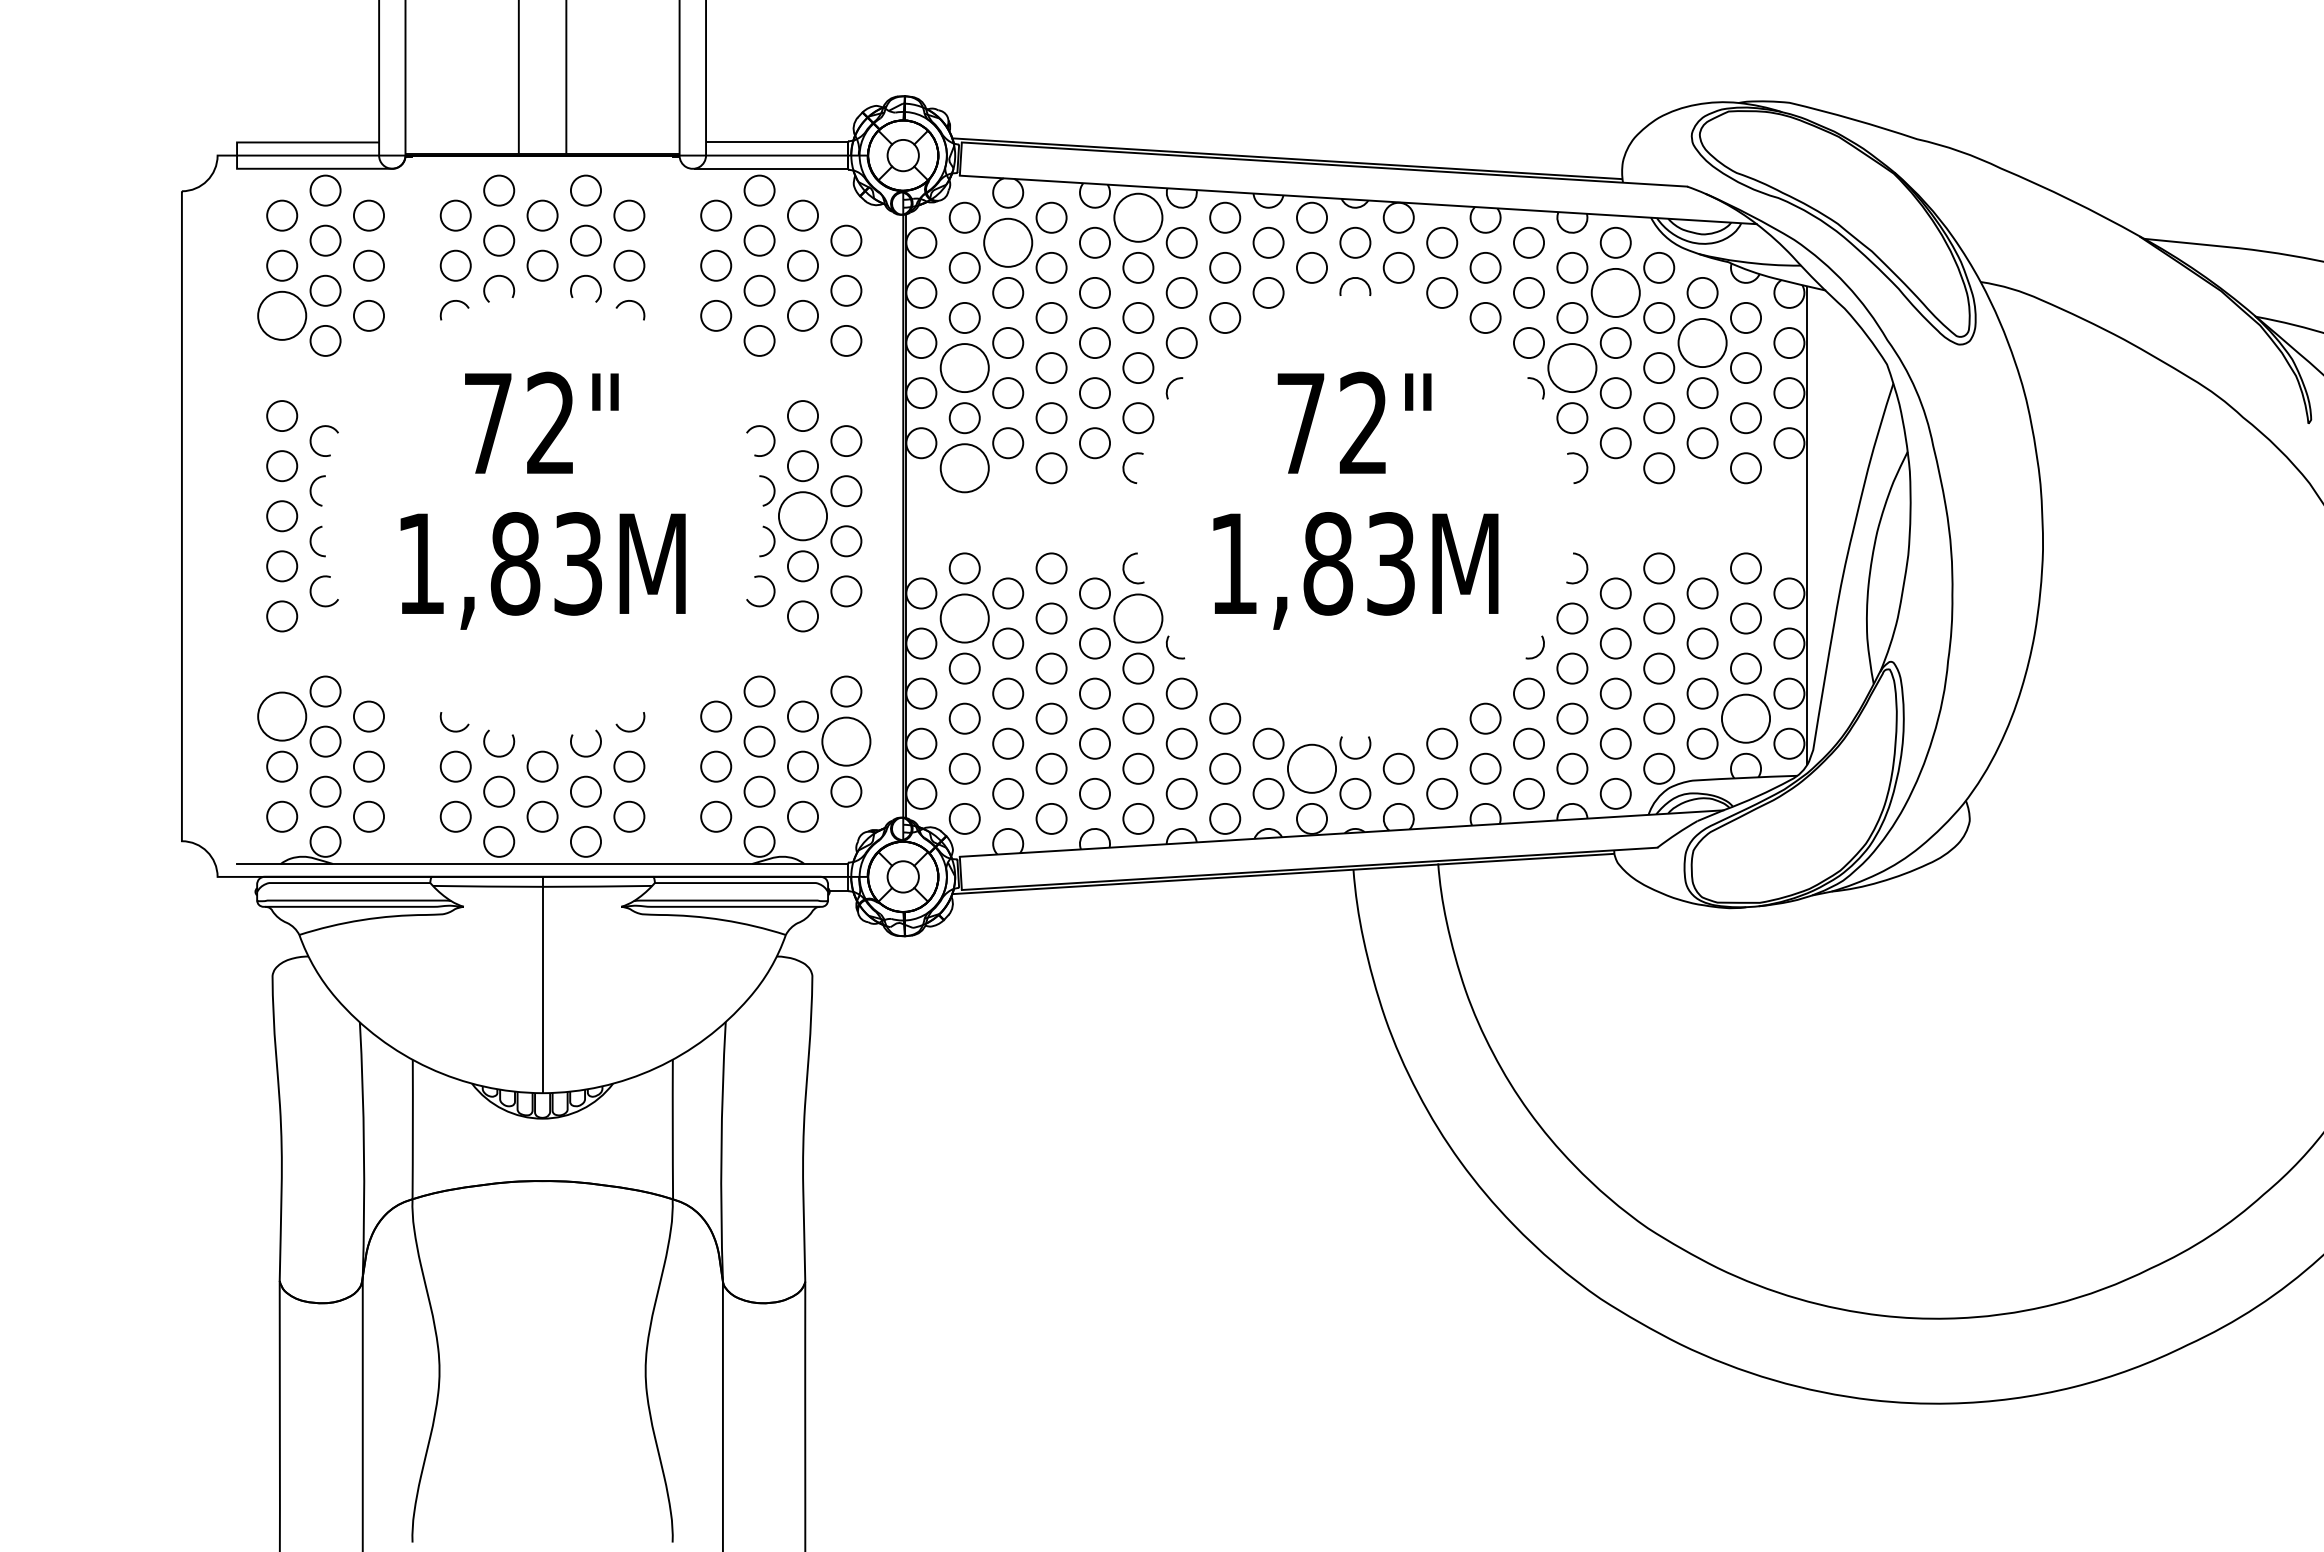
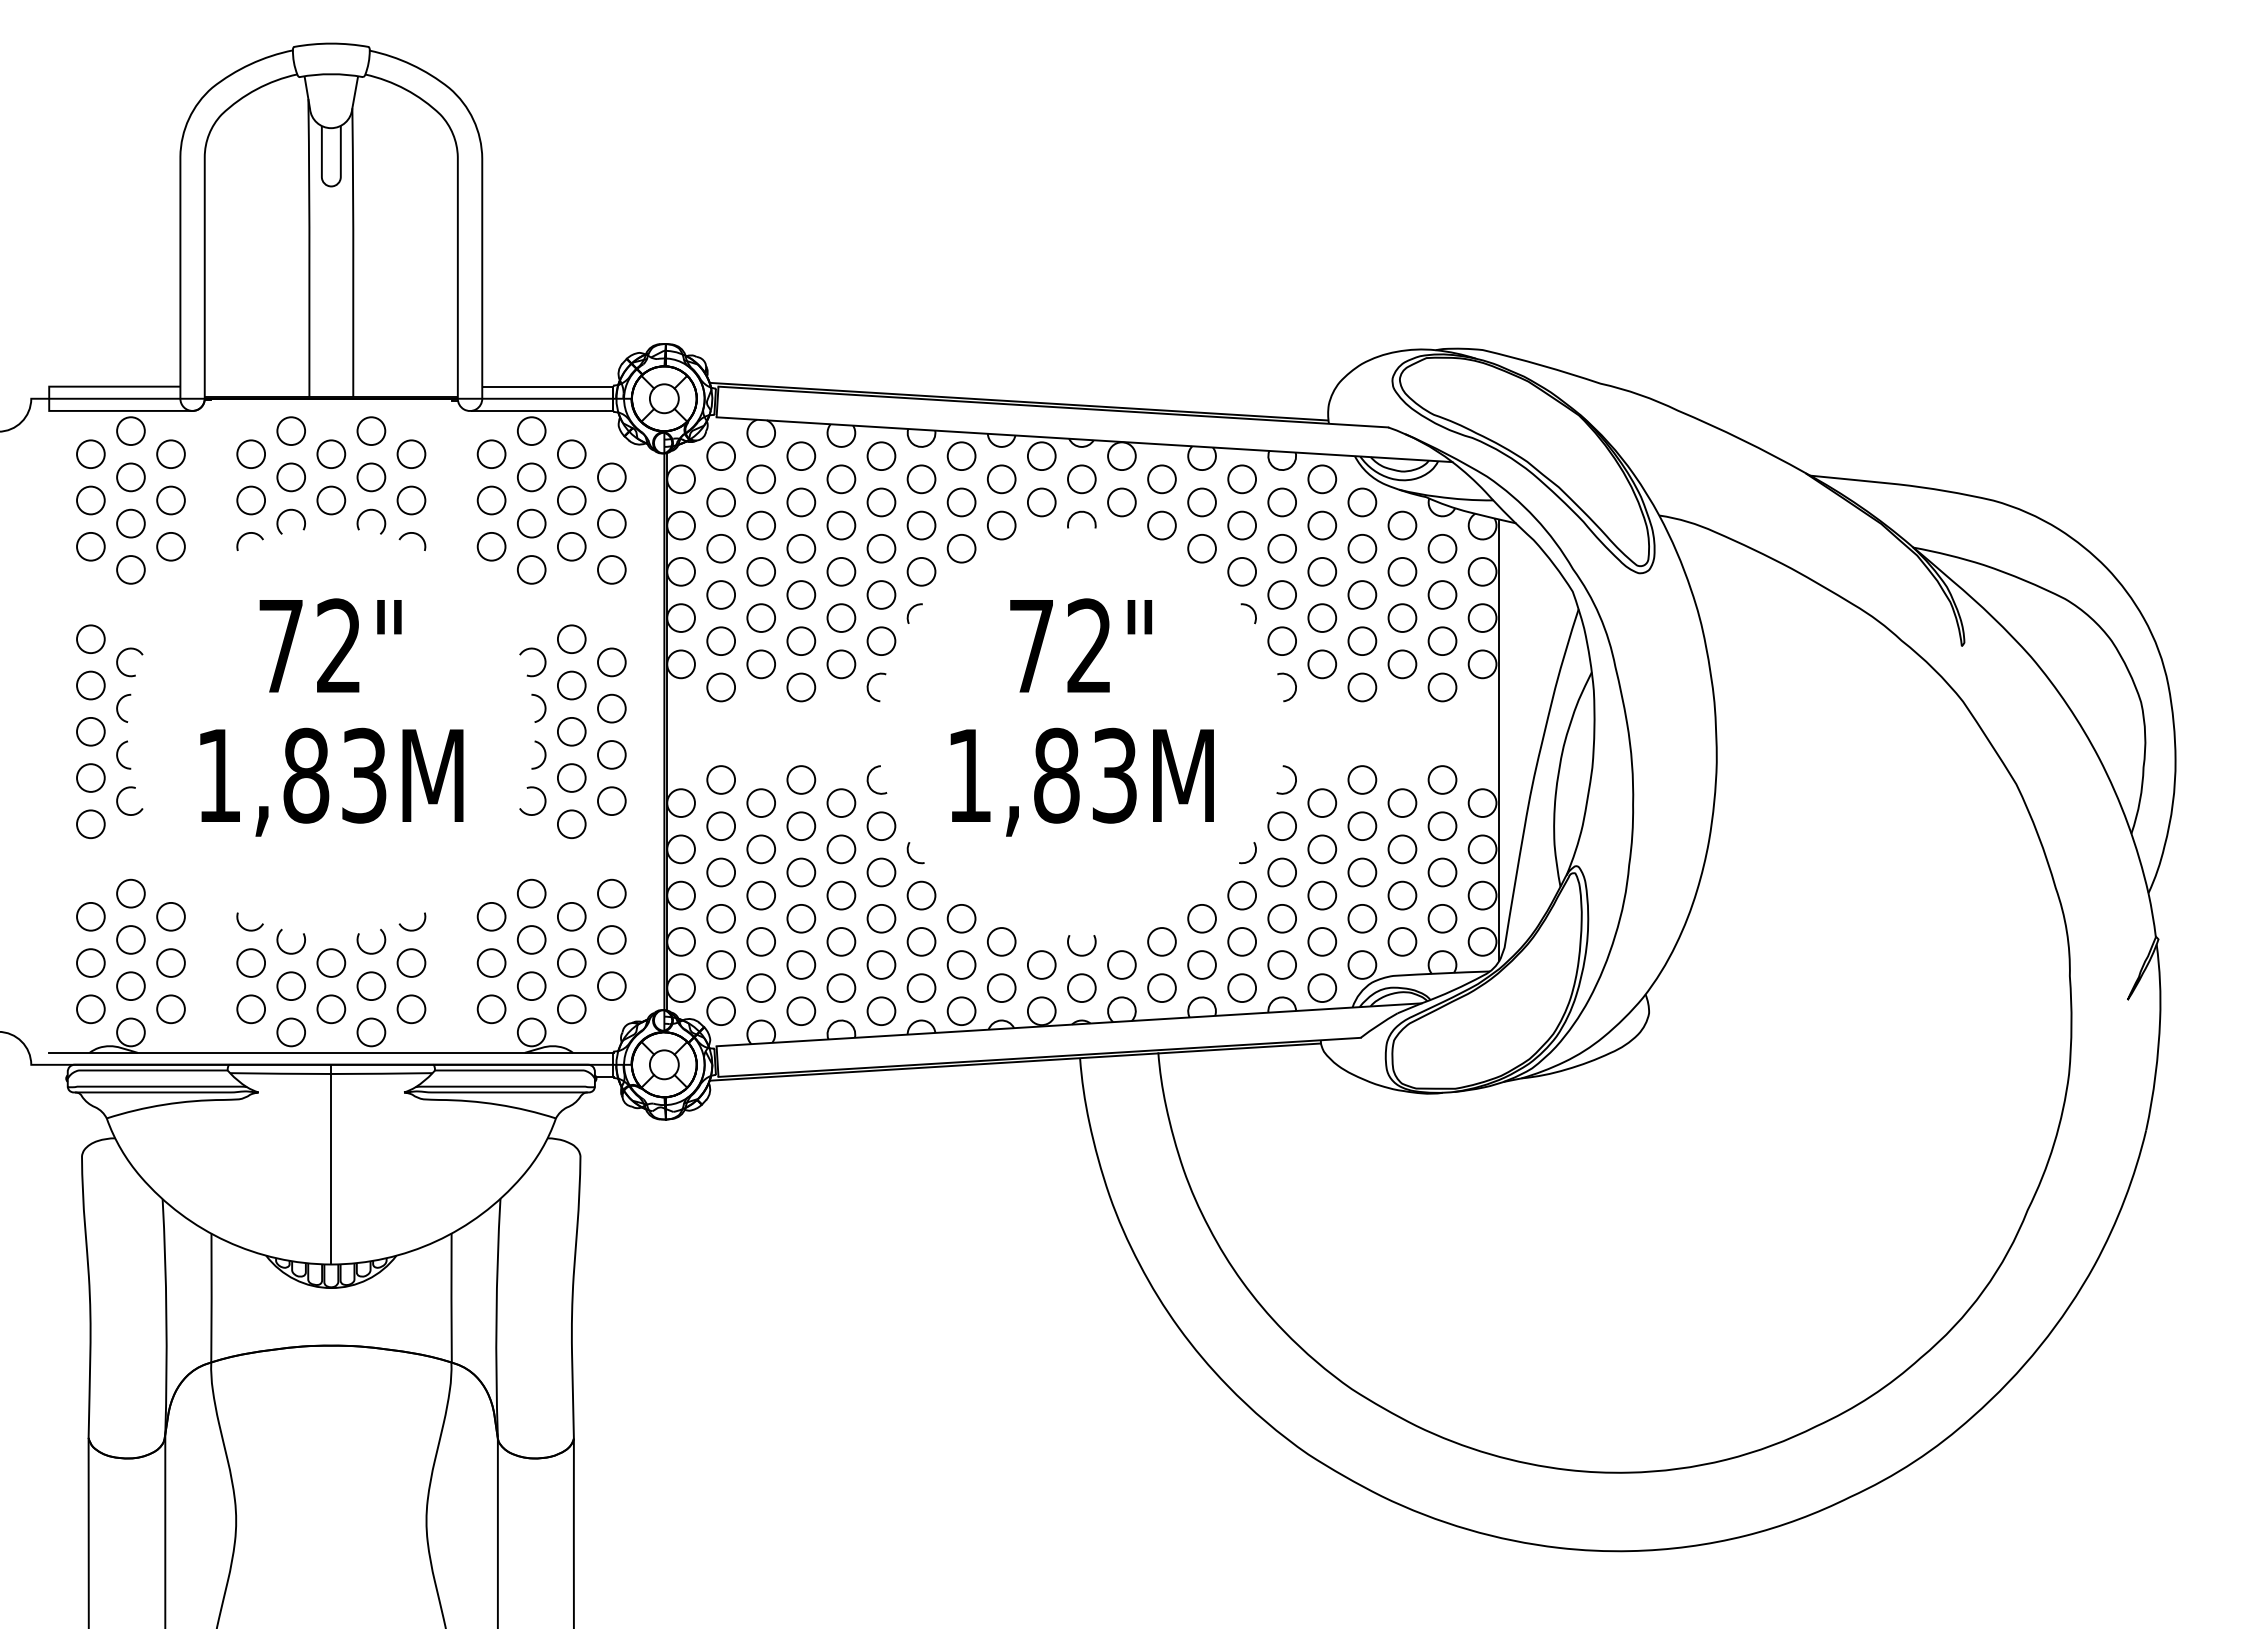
circle: (1138, 218) -> (881, 456), size x0.62
circle: (1008, 243) -> (761, 479), size x0.62
circle: (1616, 292) -> (1322, 525), size x0.62
circle: (281, 315) -> (90, 546), size x0.62
circle: (1702, 342) -> (1402, 571), size x0.62
circle: (965, 367) -> (721, 594), size x0.62
circle: (1572, 367) -> (1282, 594), size x0.62
circle: (965, 468) -> (721, 687), size x0.62
circle: (802, 515) -> (571, 731), size x0.62
circle: (965, 618) -> (721, 826), size x0.62
circle: (1138, 618) -> (881, 826), size x0.62
circle: (281, 716) -> (90, 916), size x0.62
circle: (1745, 718) -> (1442, 918), size x0.62
circle: (846, 741) -> (611, 939), size x0.62
circle: (1311, 768) -> (1041, 964), size x0.62

